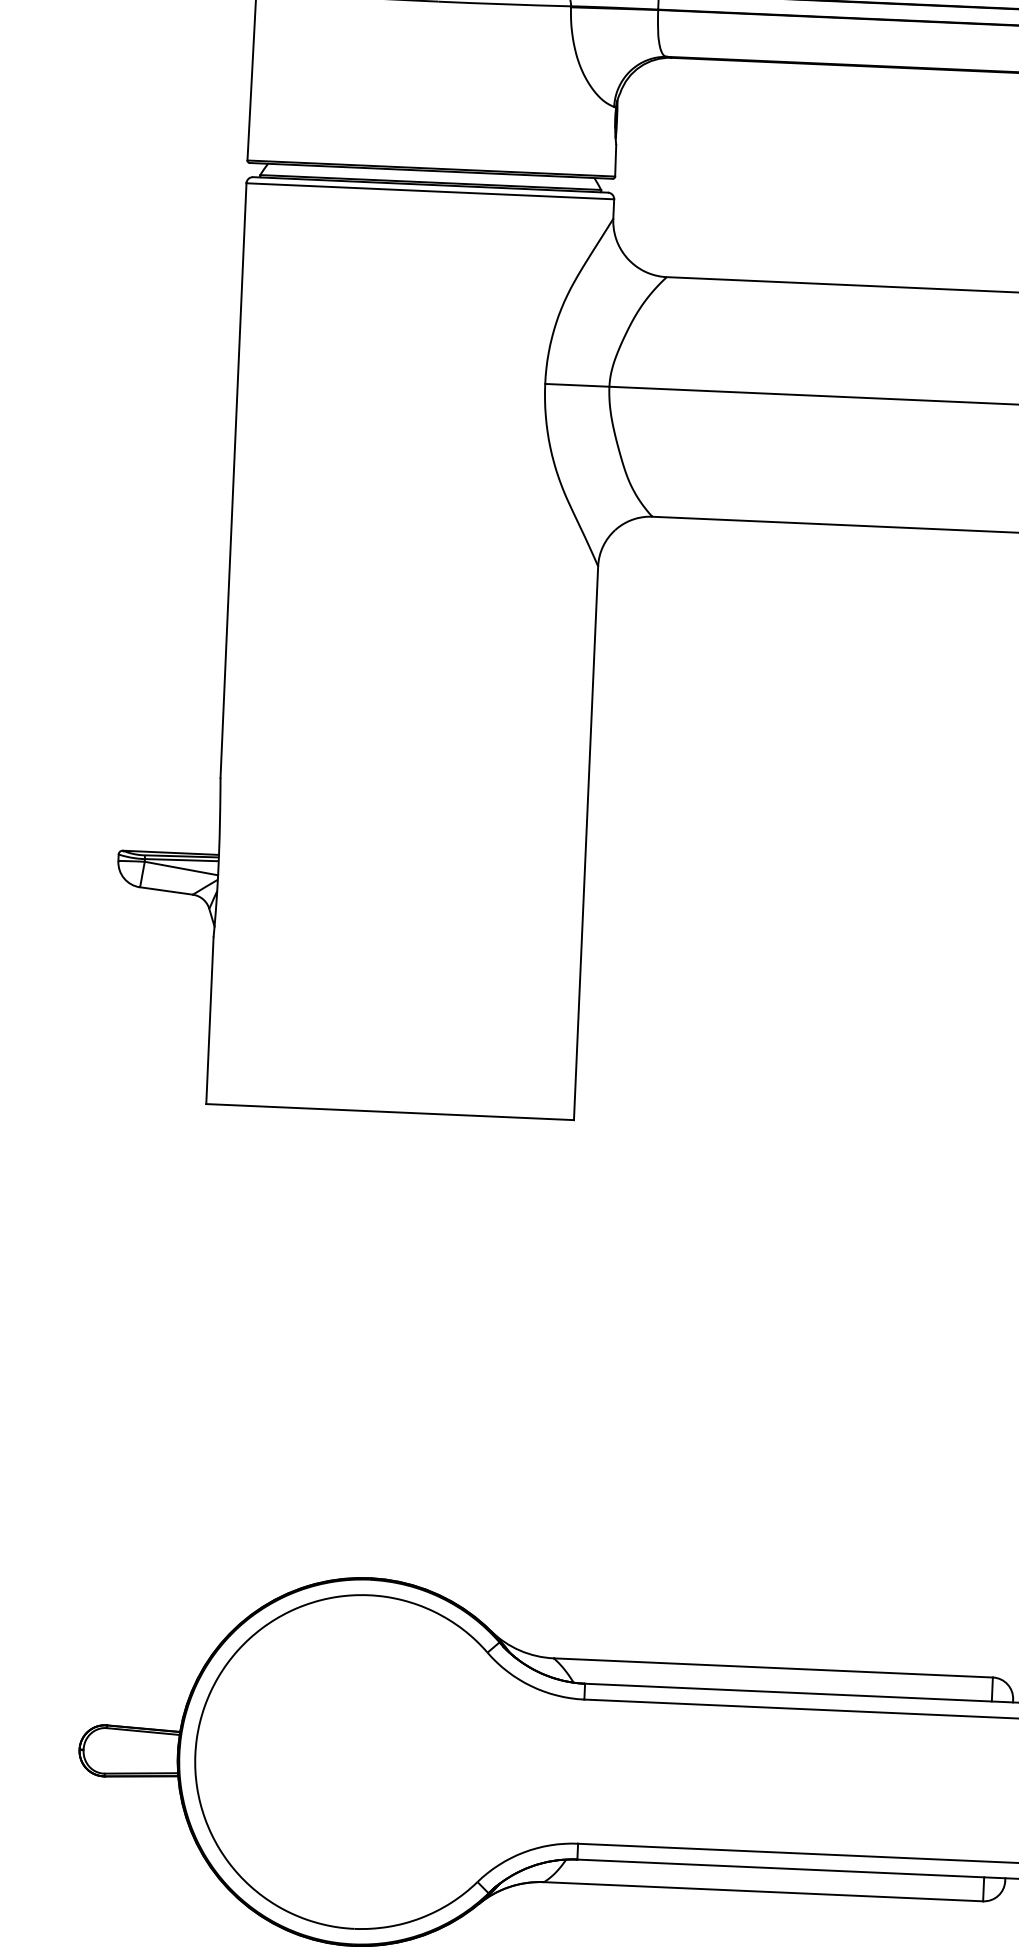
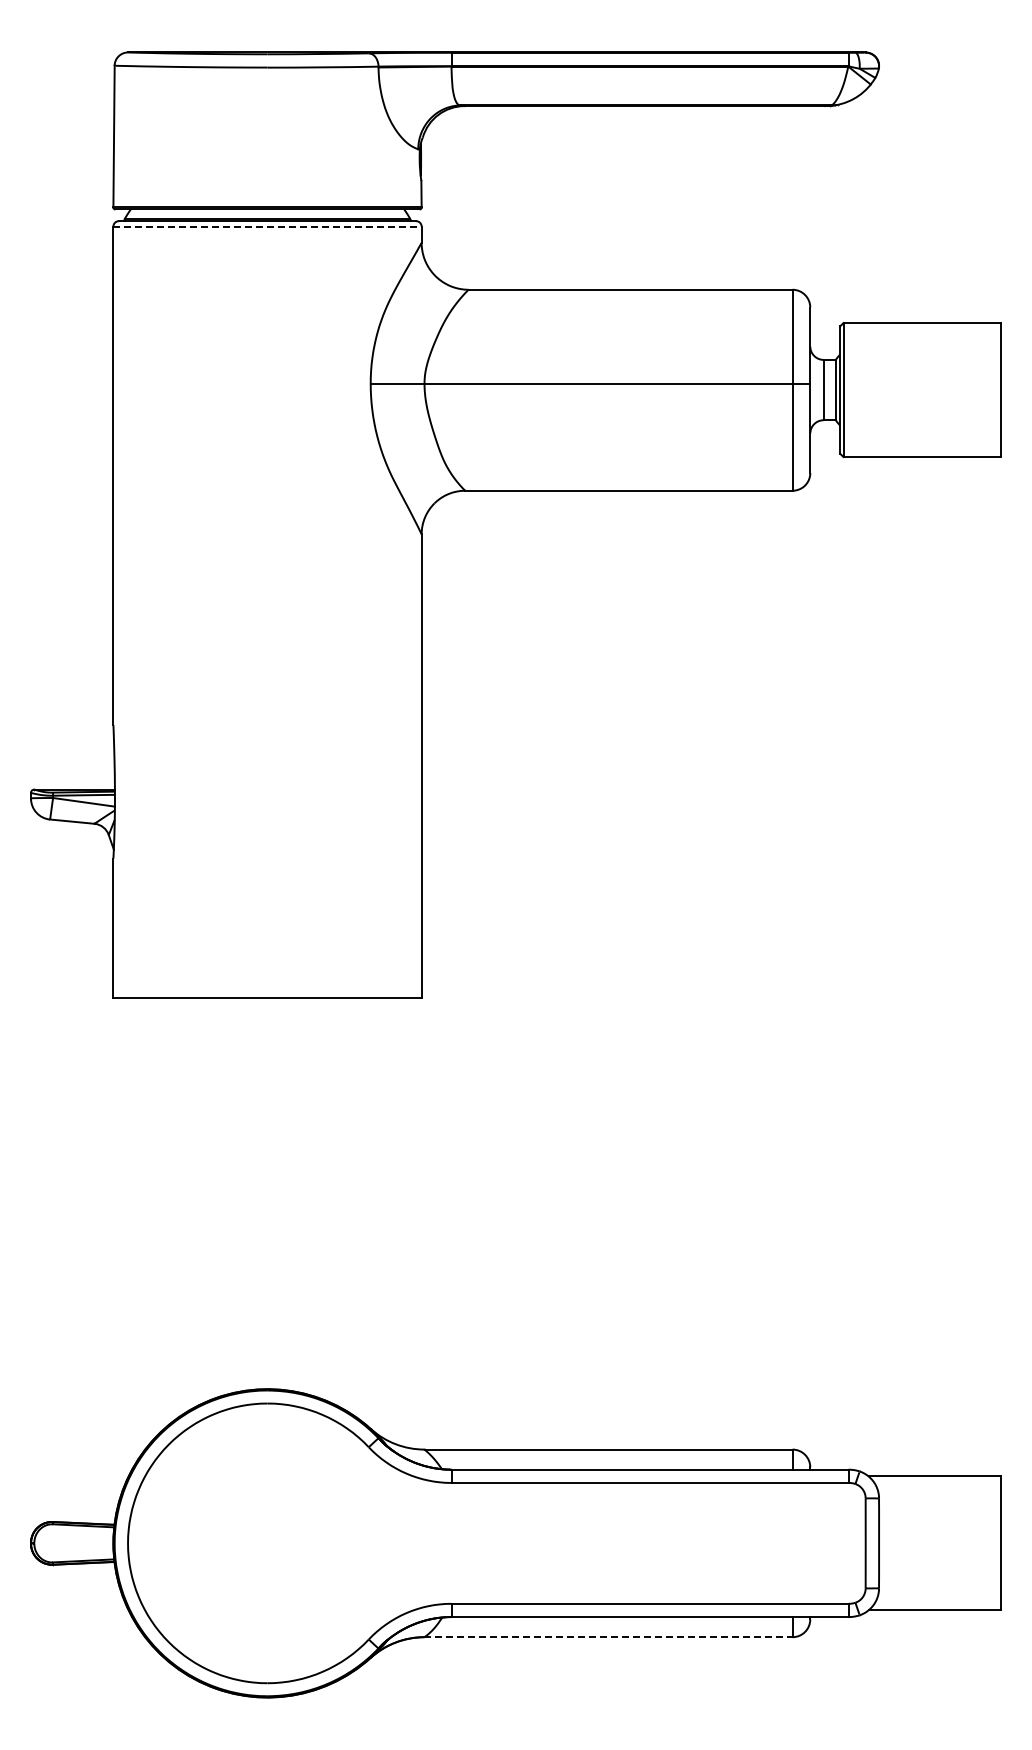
line: (431, 191) -> (268, 226), solid -> dashed
line: (763, 1892) -> (608, 1637), solid -> dashed

